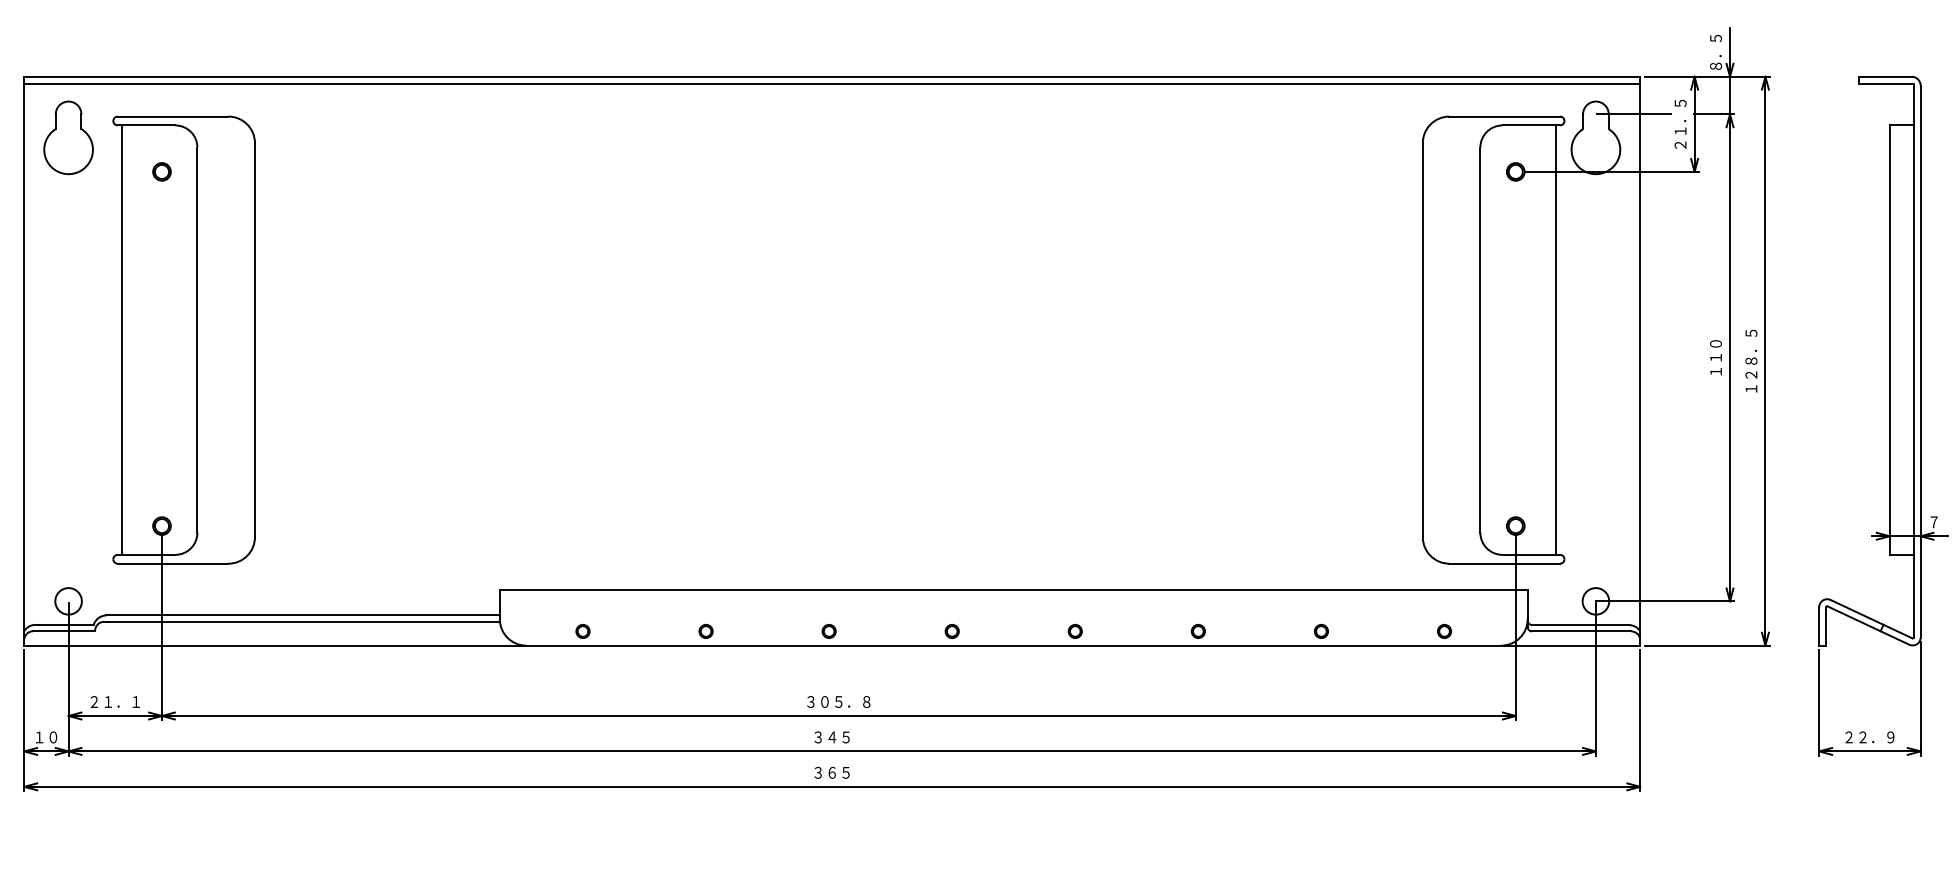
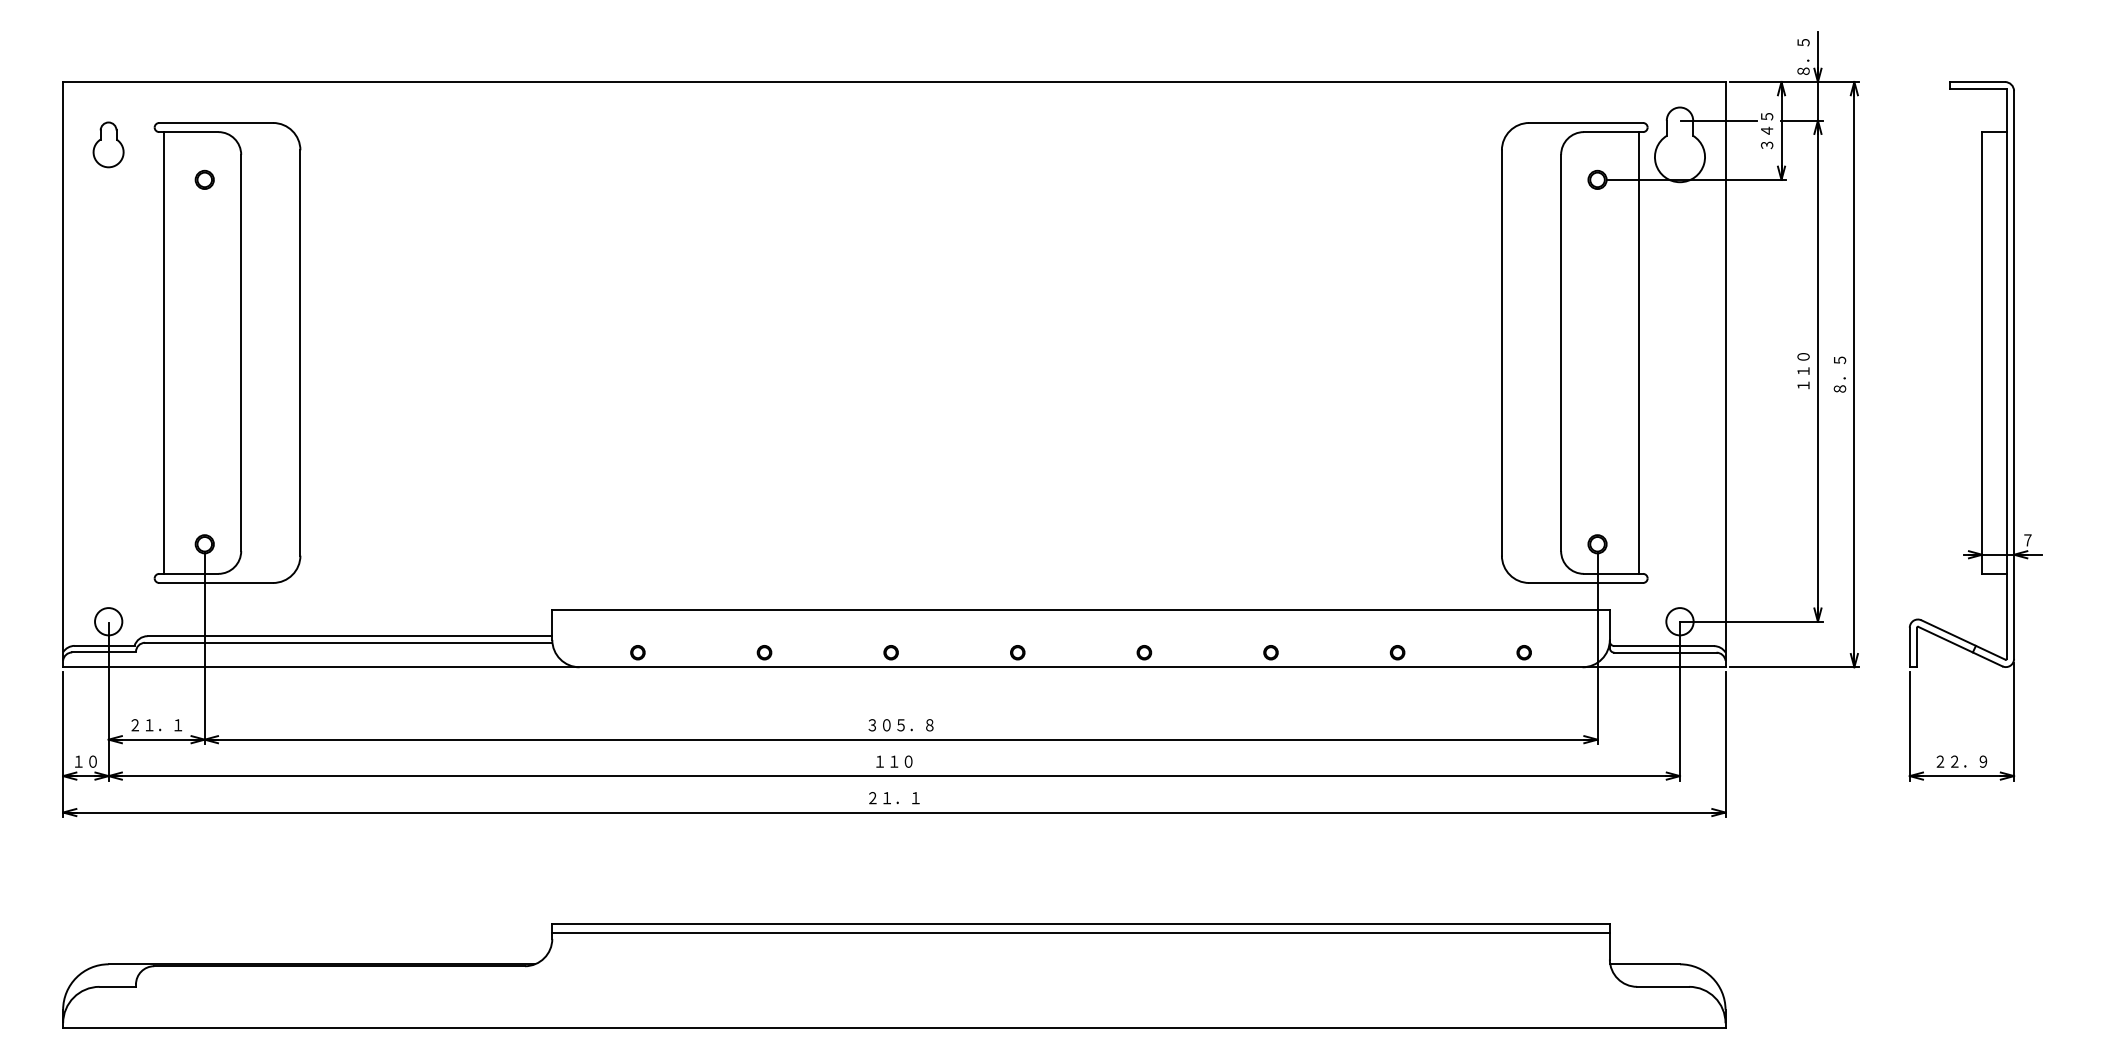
line: (832, 84) -> (894, 89), removed
text: (1680, 123) -> (1766, 130), ２１．５ -> ３４５
part: (68, 137) -> (108, 144), size x0.6
text: (1750, 361) -> (1839, 374), １２８．５ -> ８．５
text: (832, 737) -> (894, 761), ３４５ -> １１０
text: (832, 773) -> (894, 798), ３６５ -> ２１．１

